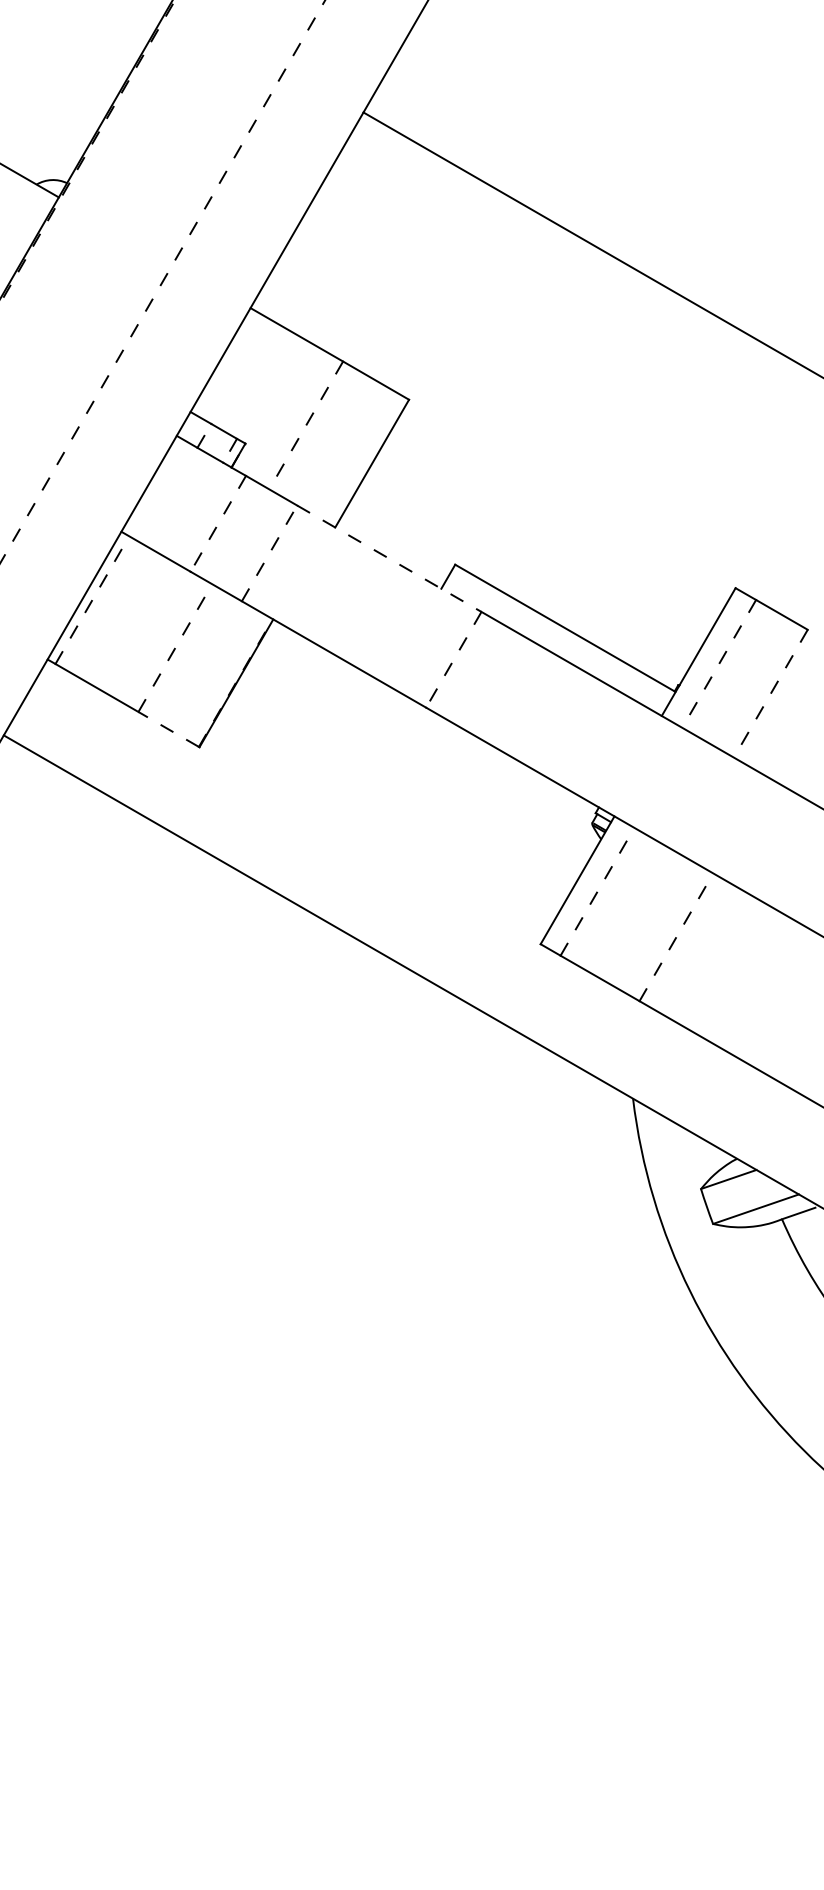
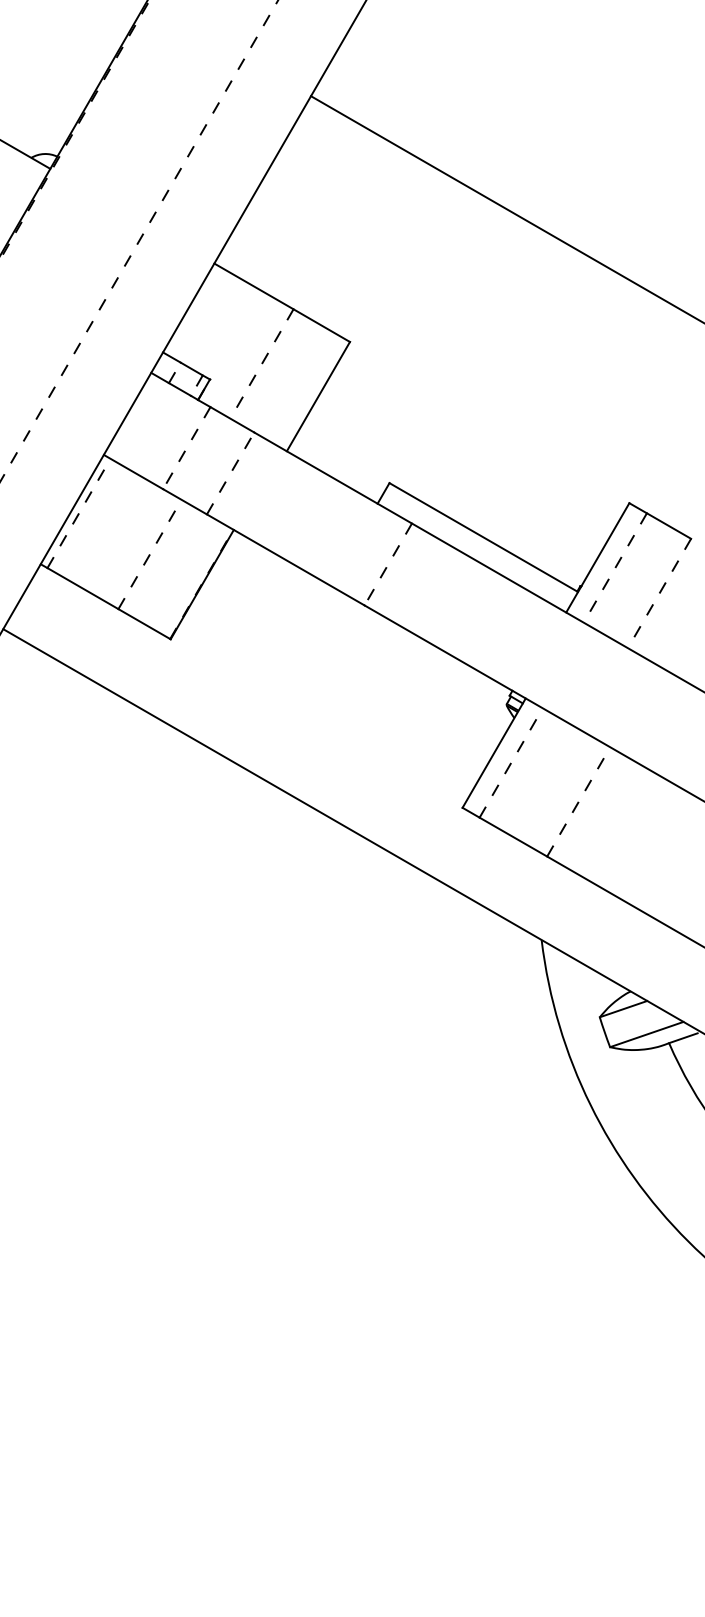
line: (389, 558) -> (333, 477), dashed -> solid
line: (168, 729) -> (144, 624), dashed -> solid

